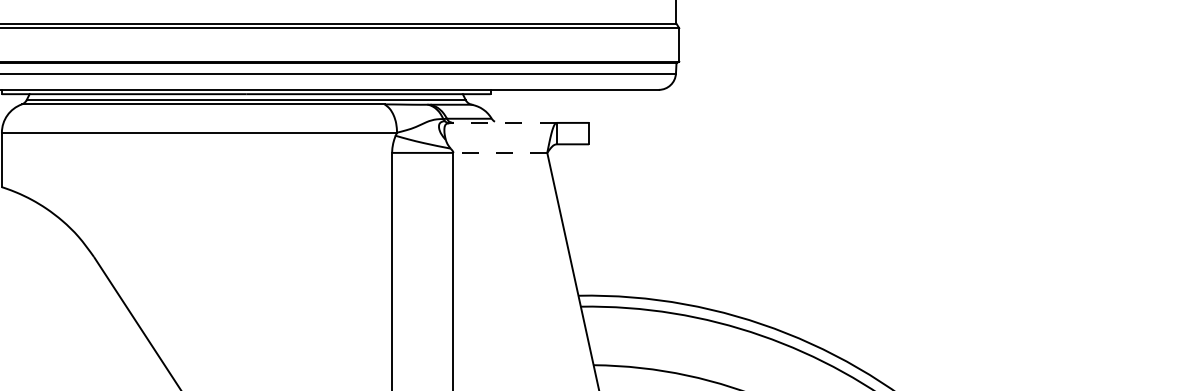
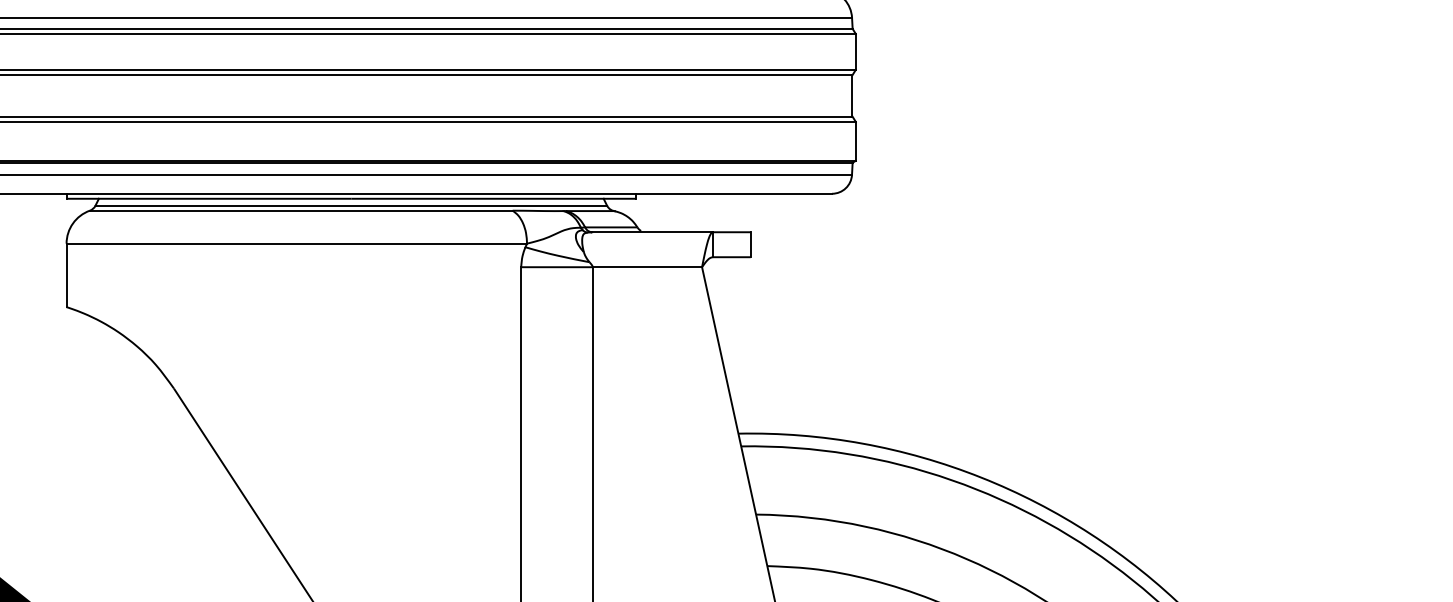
line: (504, 123) -> (652, 232), dashed -> solid
line: (500, 153) -> (647, 267), dashed -> solid

